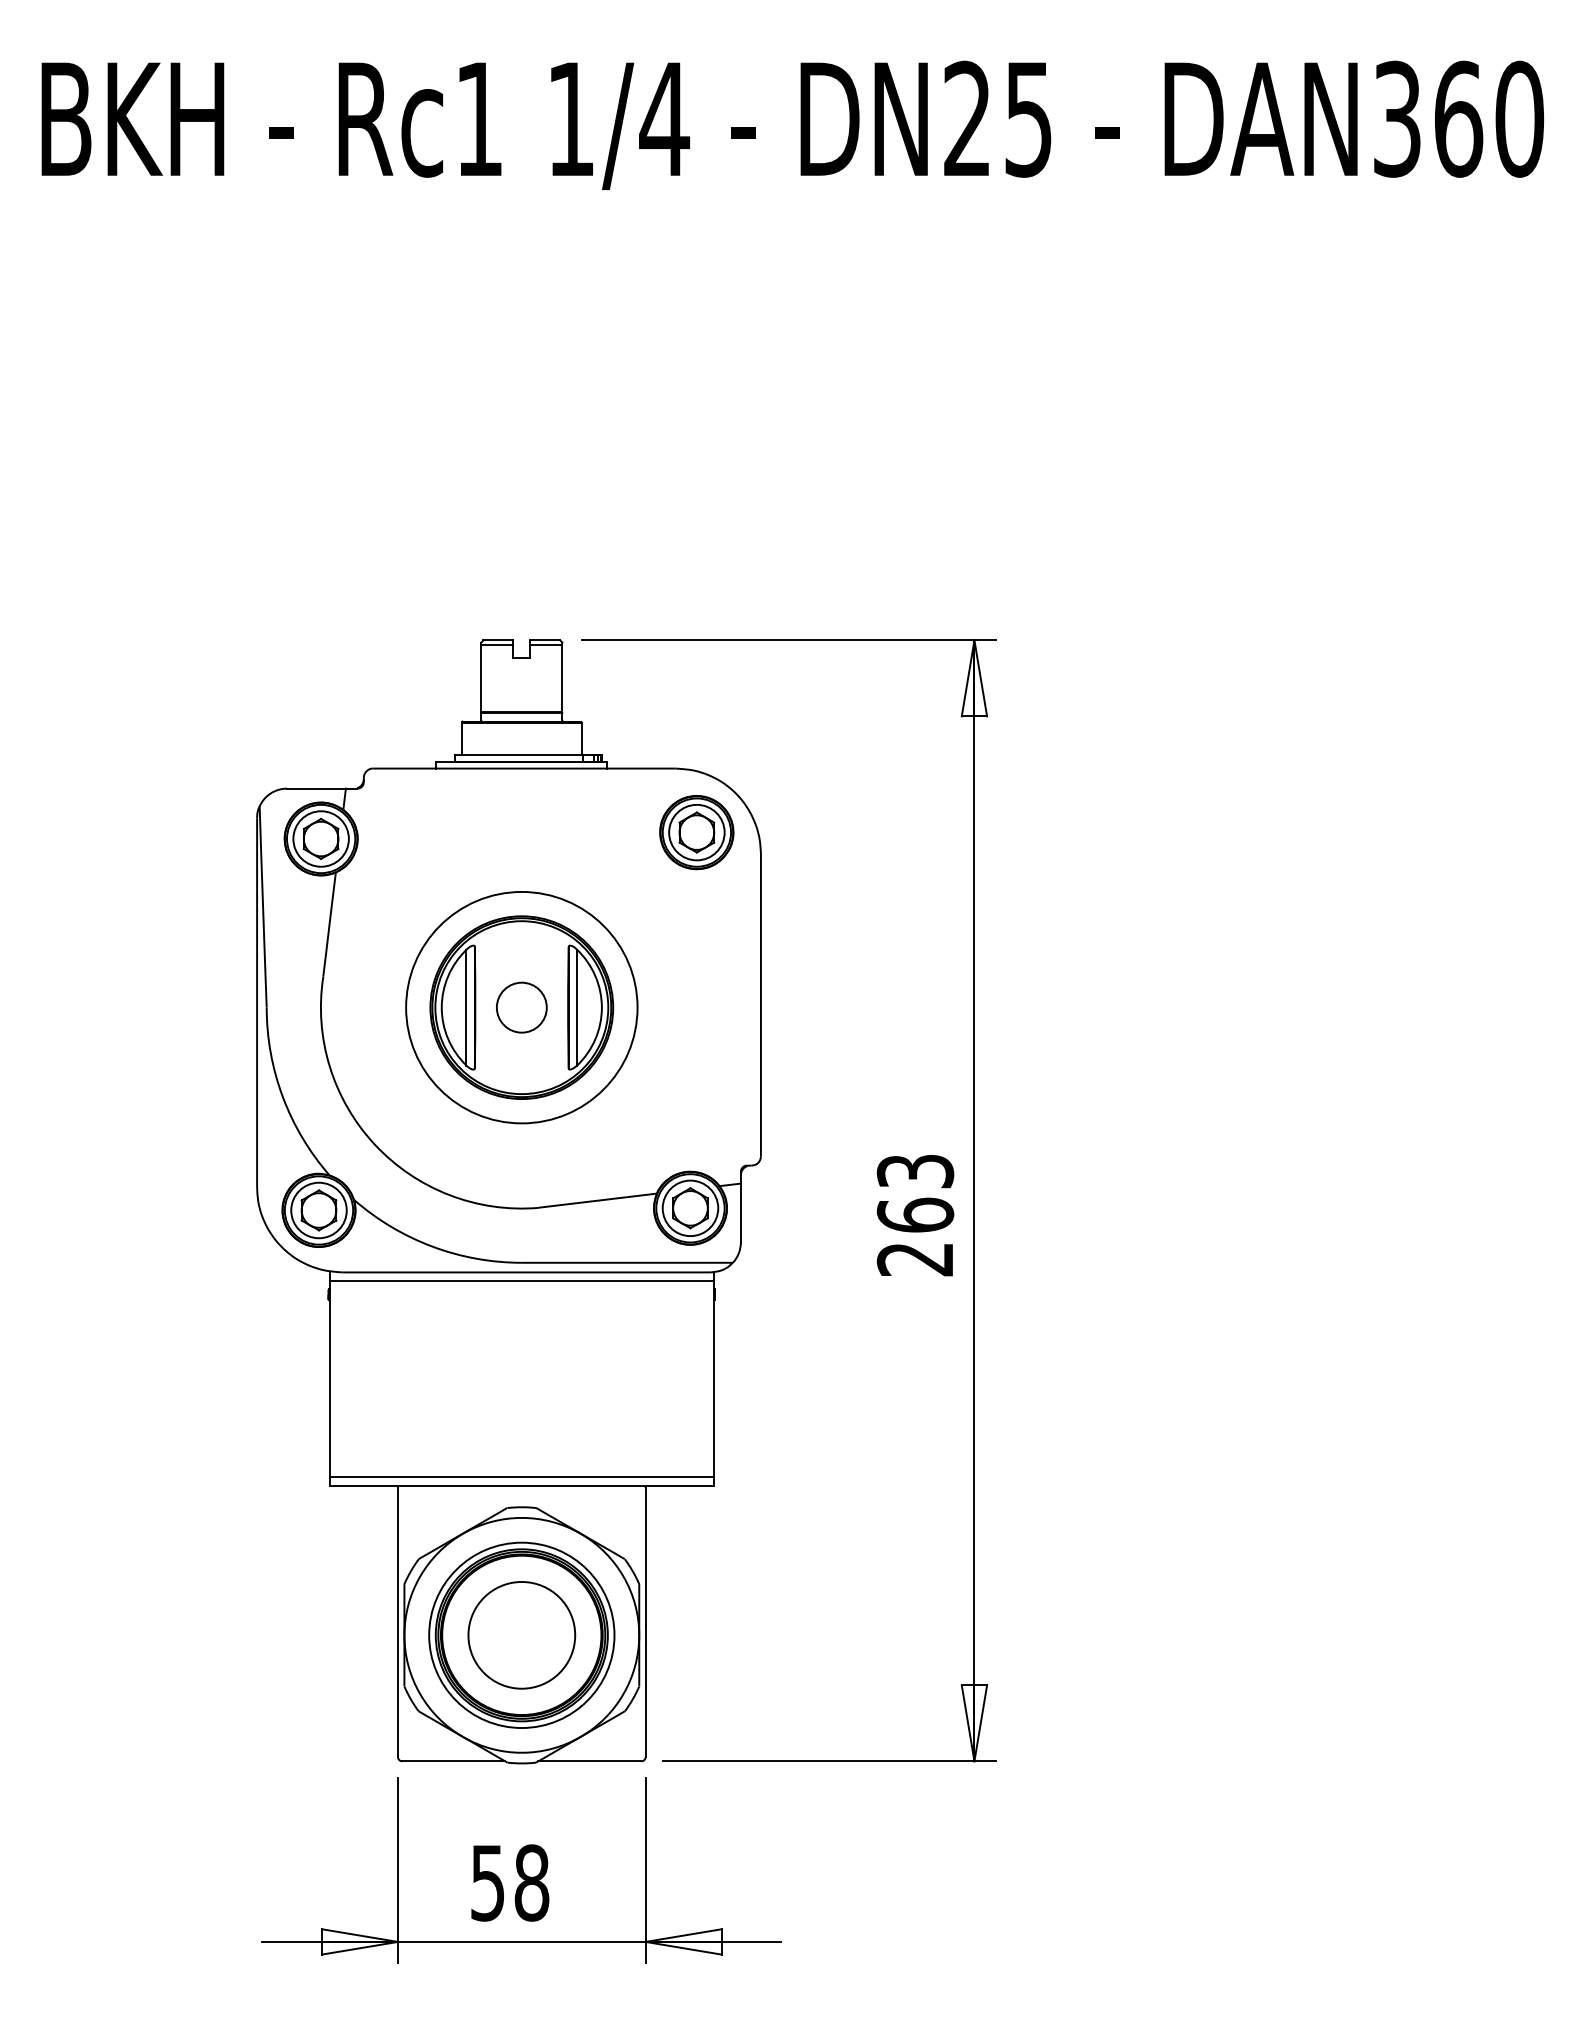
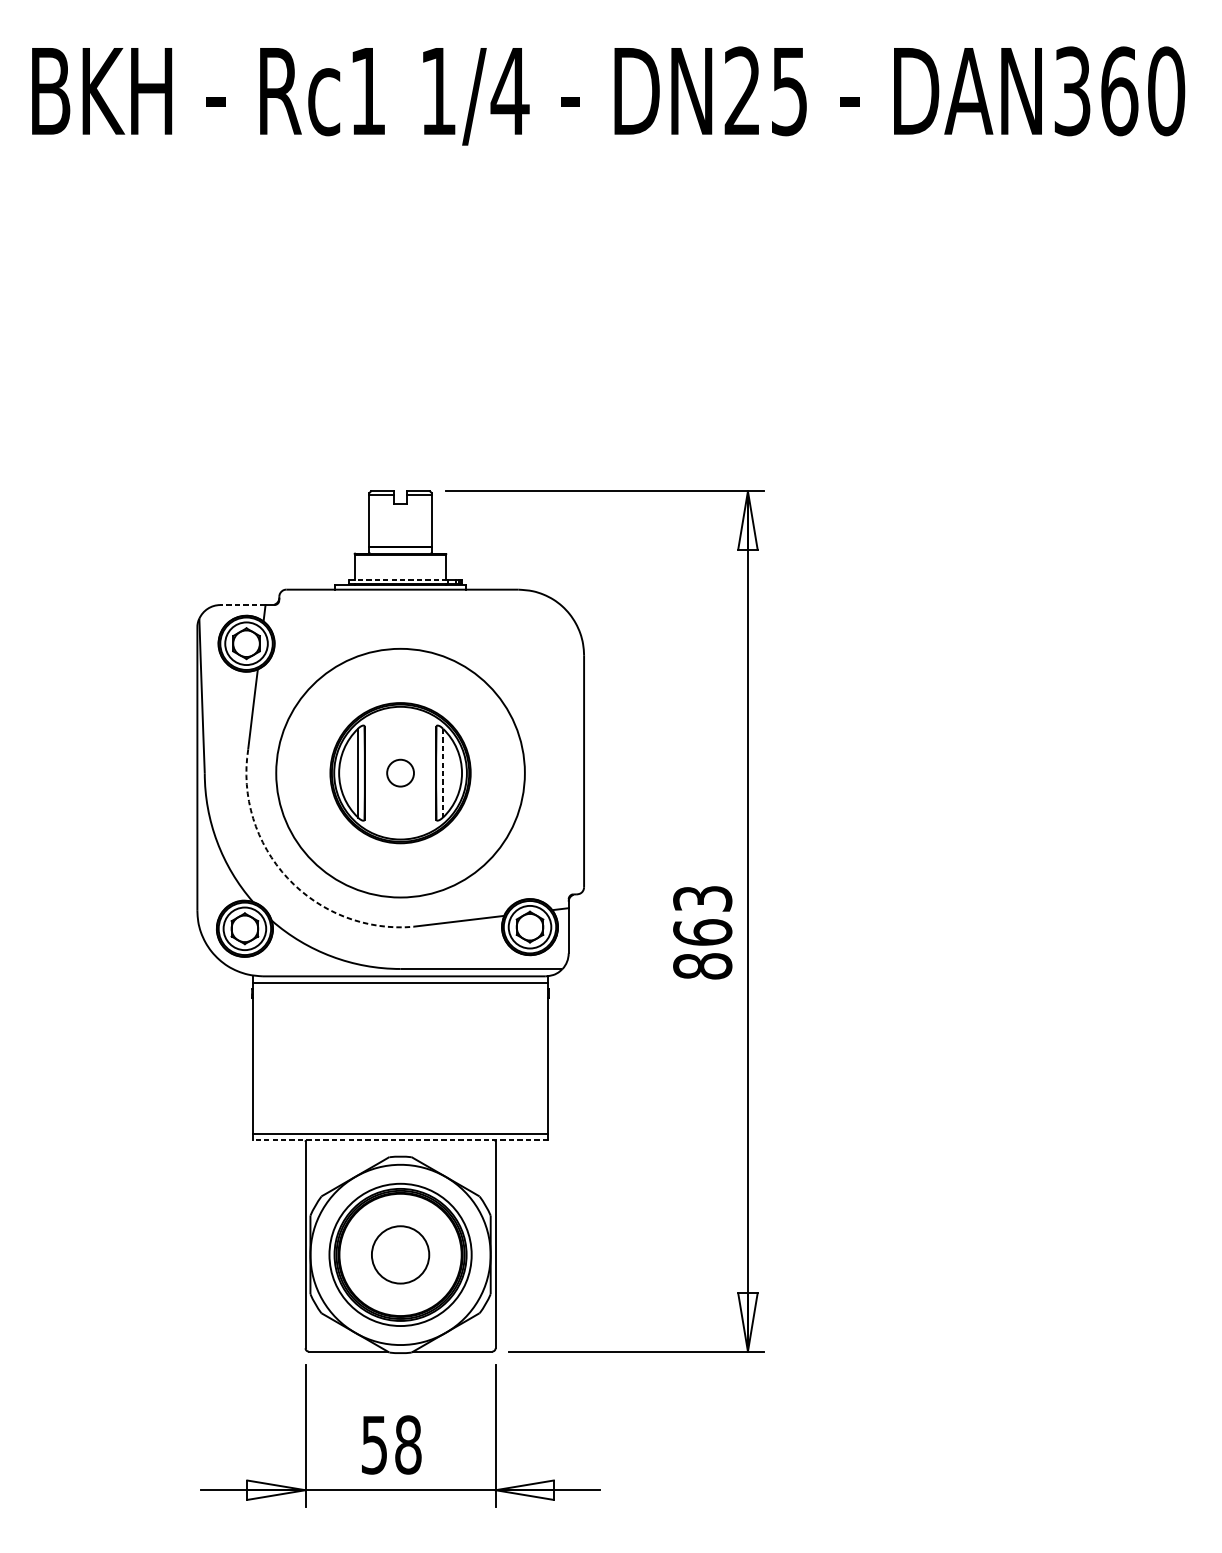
line: (519, 755) -> (398, 579), solid -> dashed
line: (315, 788) -> (242, 604), solid -> dashed
part: (696, 832) -> (534, 638), removed
circle: (521, 1007) -> (400, 773), size x0.7
circle: (521, 1007) -> (400, 773), size x1.4
line: (577, 1007) -> (443, 773), solid -> dashed
arc: (374, 1144) -> (287, 878), solid -> dashed
text: (915, 1259) -> (702, 966), 263 -> 863
line: (521, 1485) -> (400, 1139), solid -> dashed
circle: (521, 1634) -> (400, 1254), size x0.7

